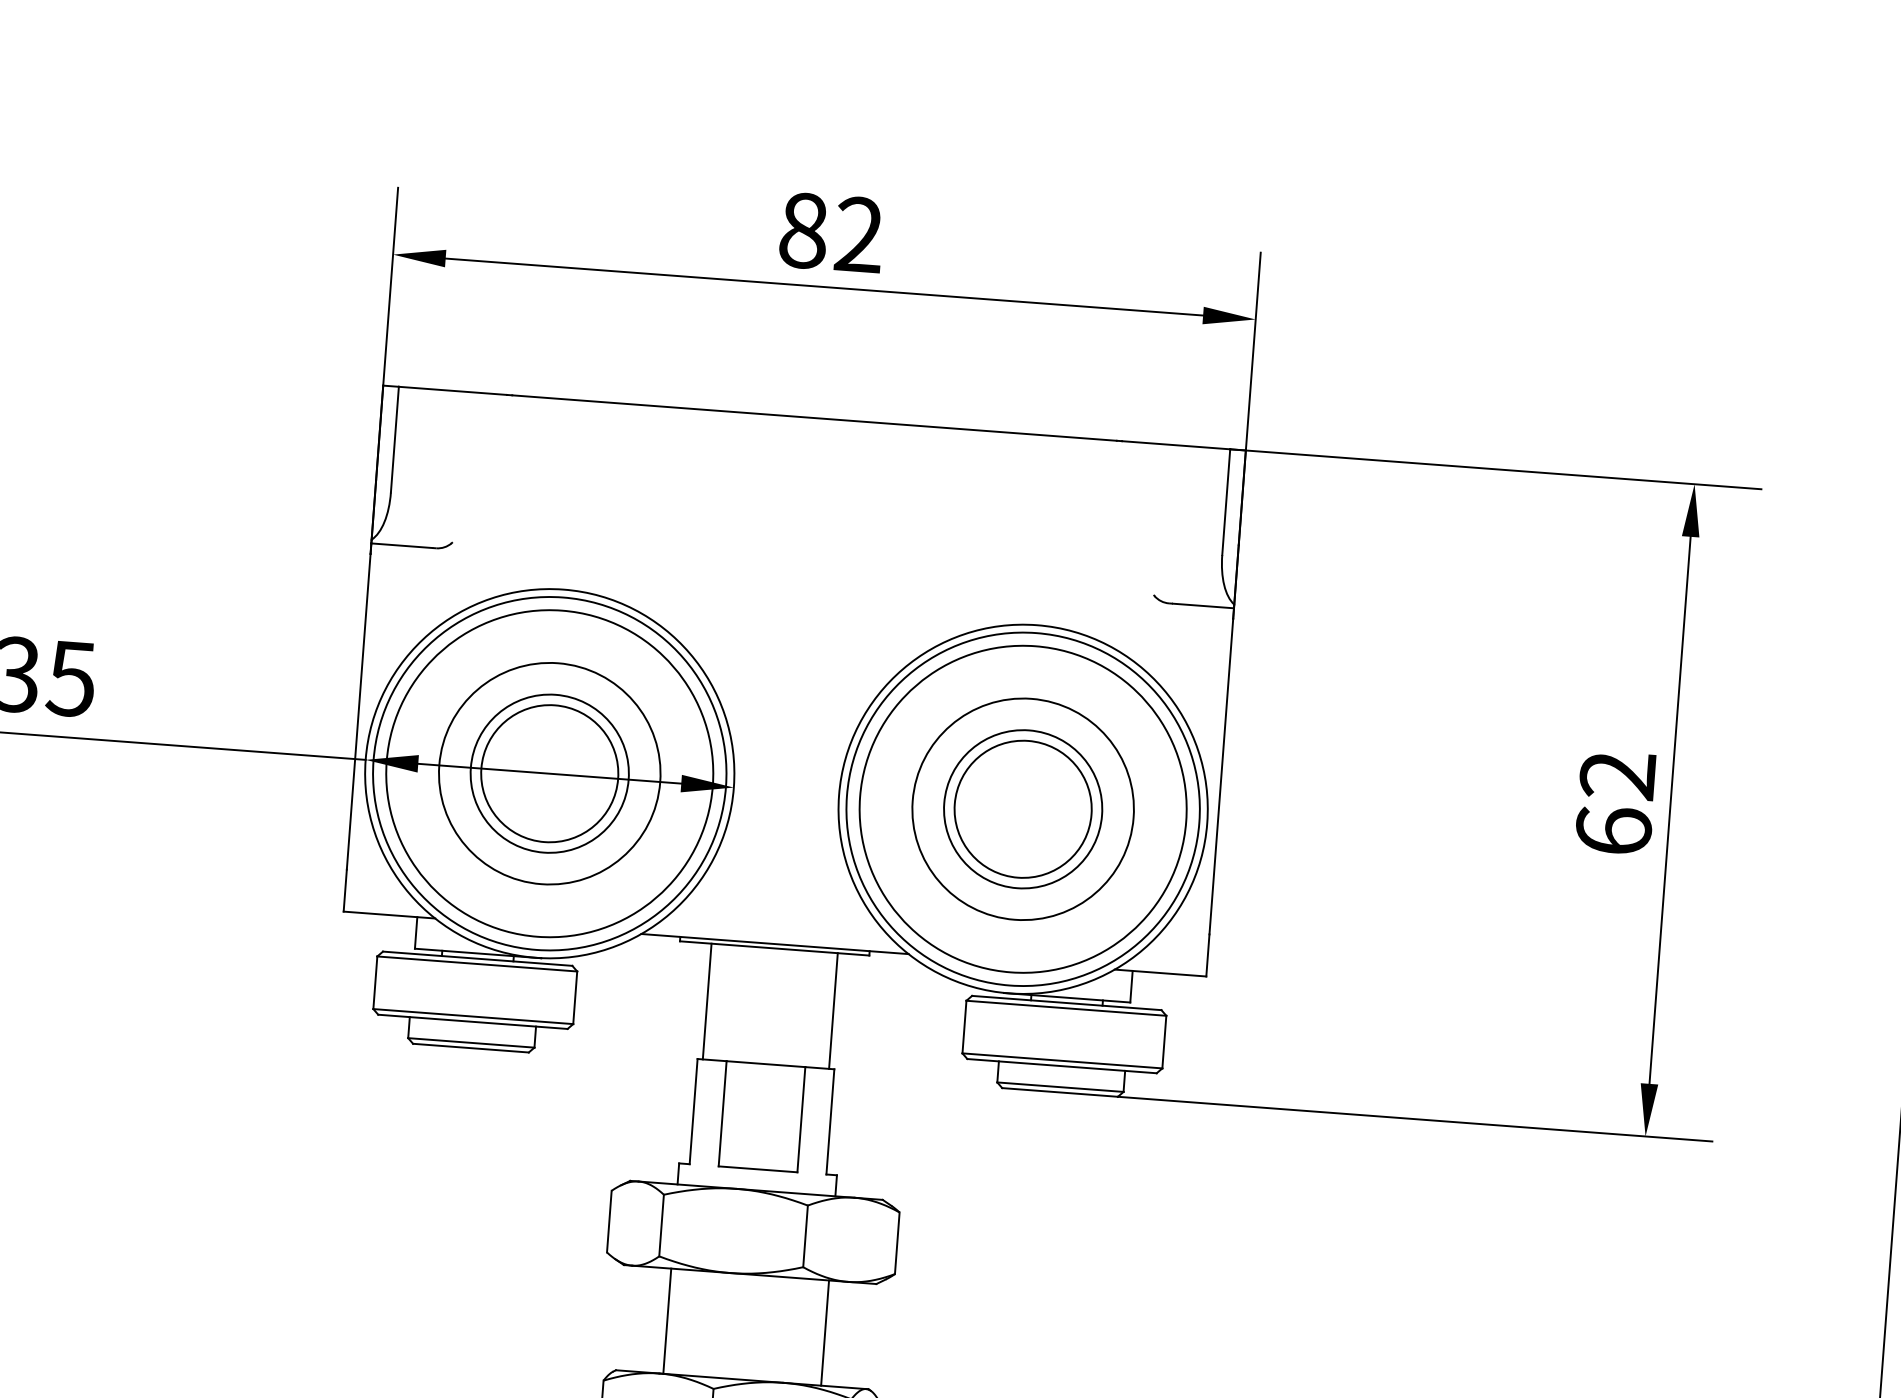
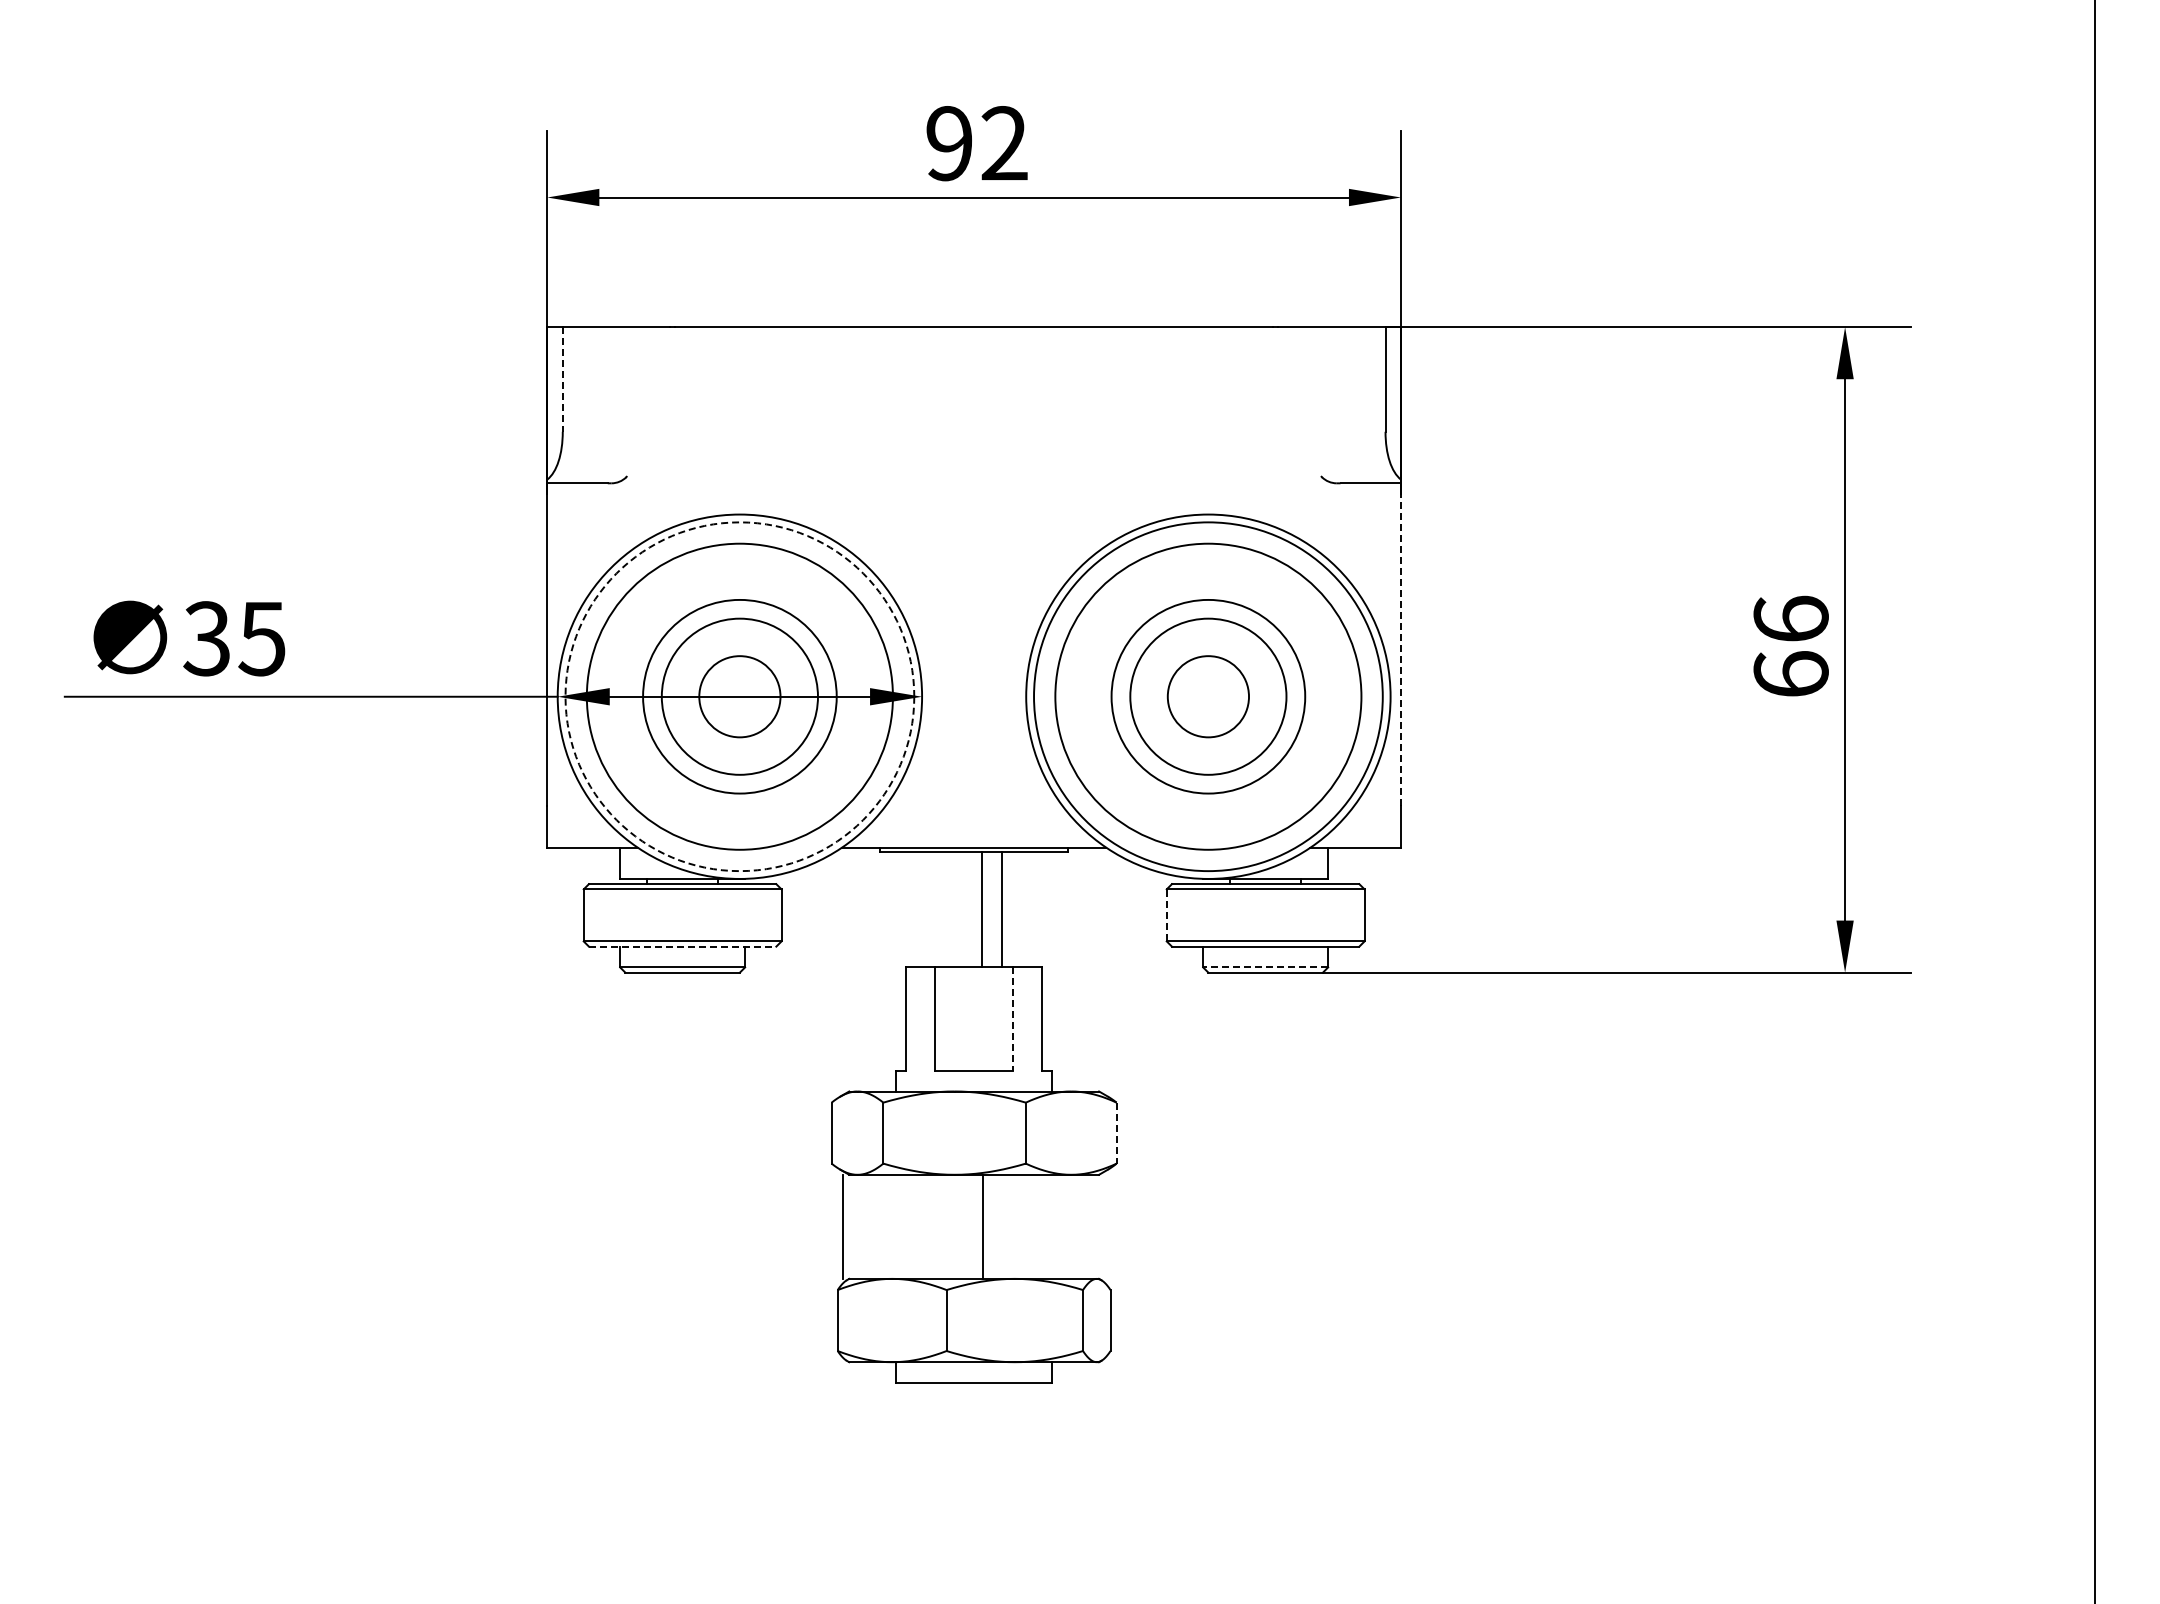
text: (803, 230) -> (949, 143), 82 -> 92
line: (394, 439) -> (562, 379), solid -> dashed
circle: (549, 773) -> (739, 696), size x0.6
circle: (549, 773) -> (739, 696), size x0.6
circle: (549, 773) -> (739, 696), size x1.4
circle: (549, 773) -> (739, 696), solid -> dashed
text: (1617, 774) -> (1790, 618), 62 -> 66
line: (1221, 776) -> (1401, 649), solid -> dashed
circle: (1023, 809) -> (1208, 696), size x0.6
circle: (1023, 809) -> (1208, 696), size x0.6
circle: (1023, 809) -> (1208, 696), size x1.4
line: (706, 1001) -> (1001, 909), moved
line: (833, 1011) -> (981, 909), moved
line: (472, 1021) -> (682, 946), solid -> dashed
line: (964, 1026) -> (1166, 914), solid -> dashed
line: (1060, 1087) -> (1265, 967), solid -> dashed
line: (801, 1120) -> (1013, 1019), solid -> dashed
line: (897, 1243) -> (1116, 1133), solid -> dashed
line: (667, 1320) -> (843, 1226), moved
line: (825, 1332) -> (983, 1226), moved

